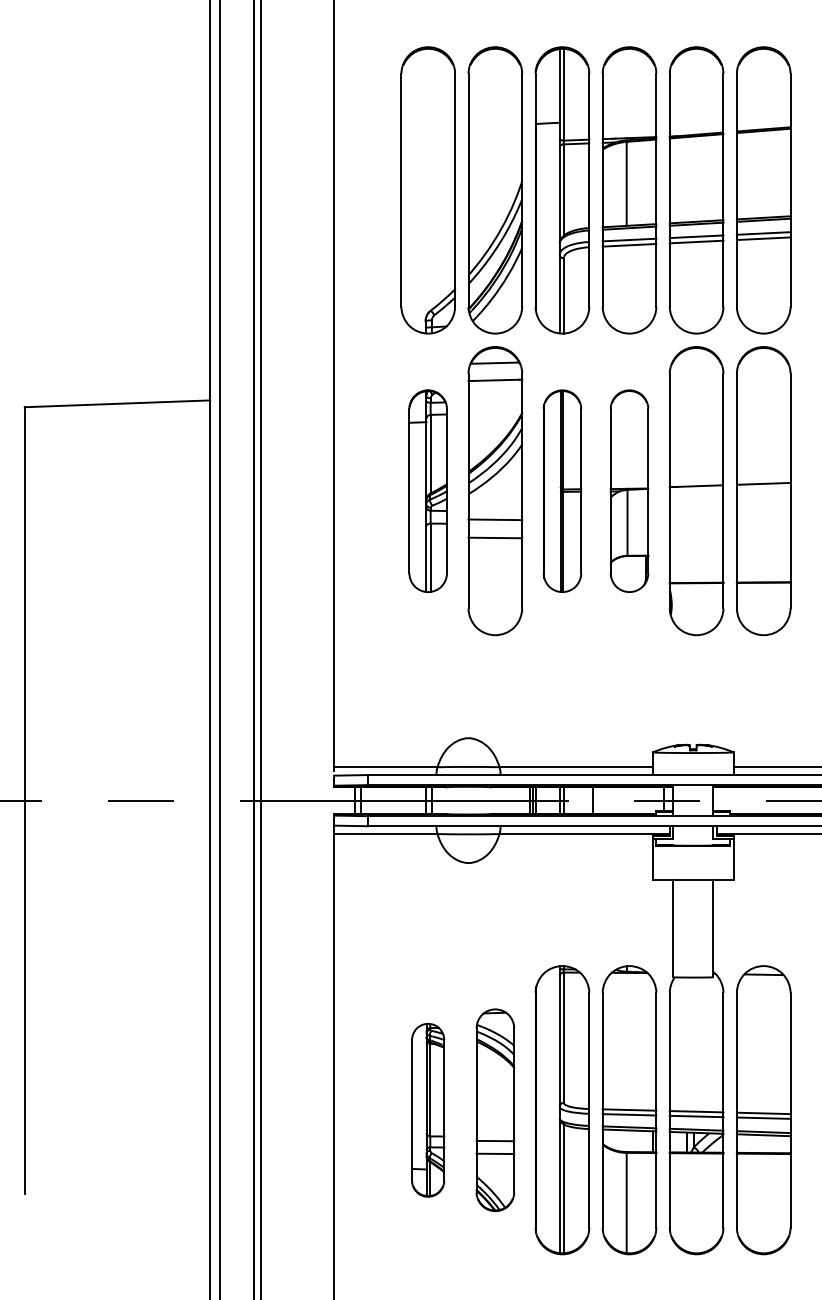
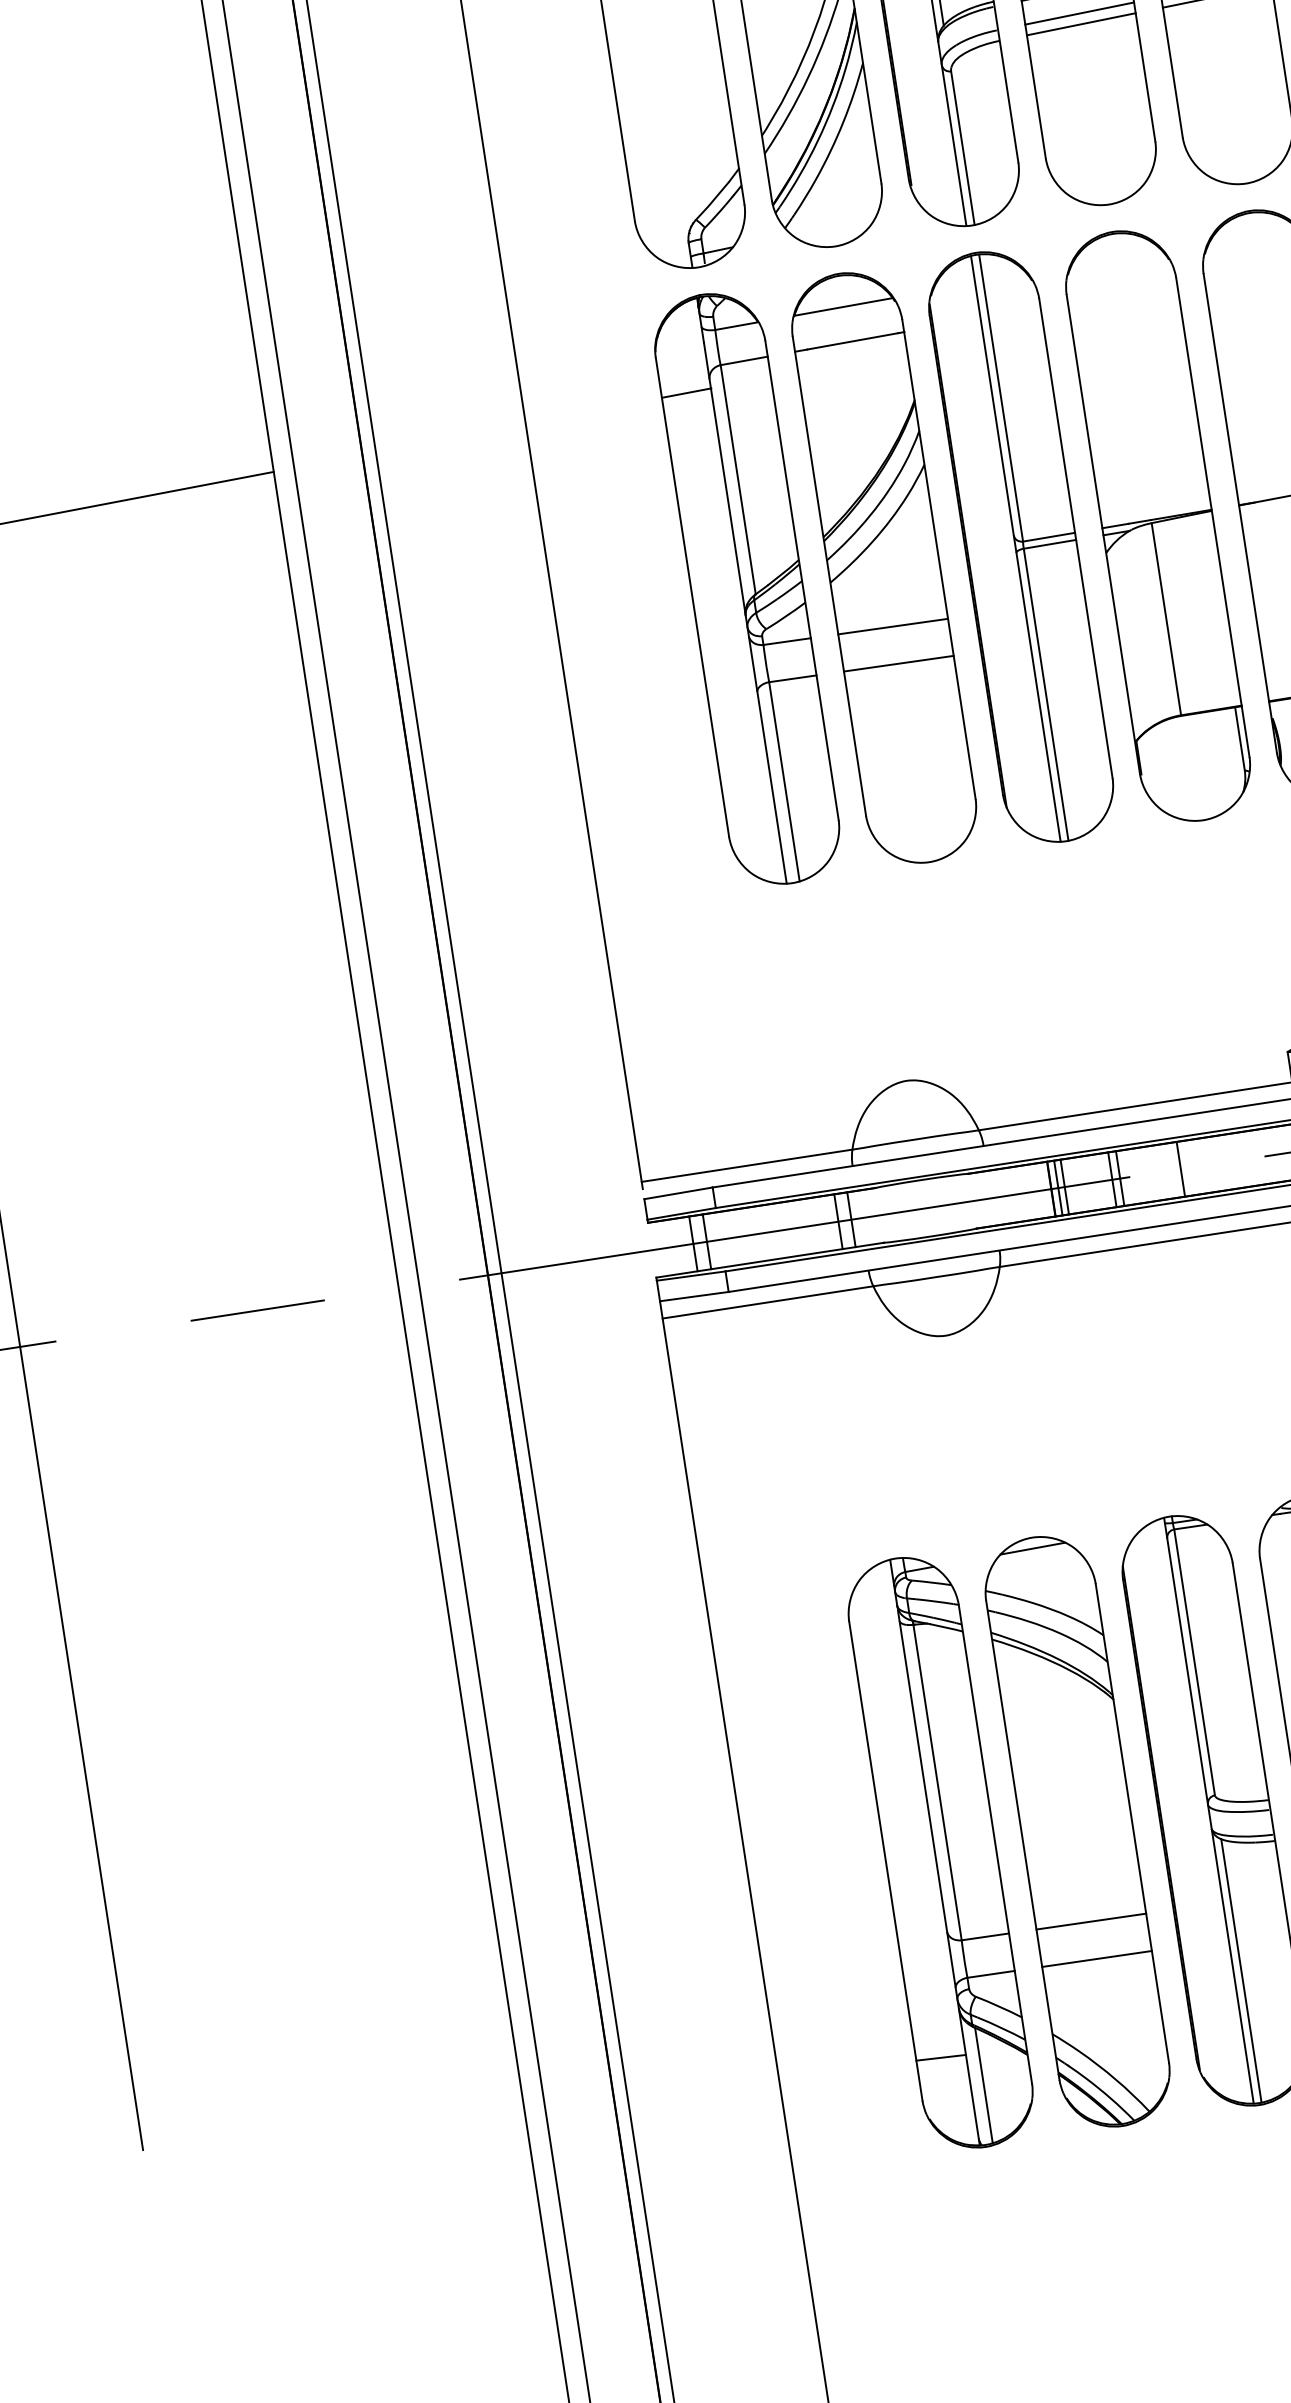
part: (427, 491) -> (745, 589), size x1.43
part: (562, 491) -> (1021, 547), size x1.43
part: (629, 491) -> (1158, 526), size x1.43
part: (427, 1110) -> (939, 1853), size x1.67
part: (495, 1110) -> (1077, 1832), size x1.43

